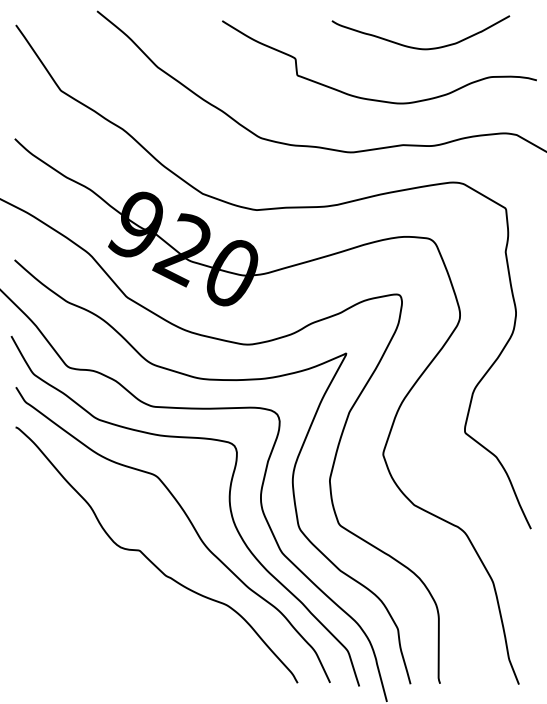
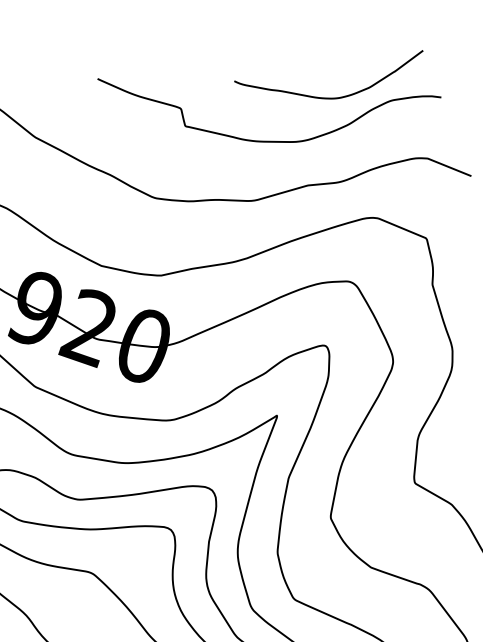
curve: (418, 47) -> (330, 97), moved

